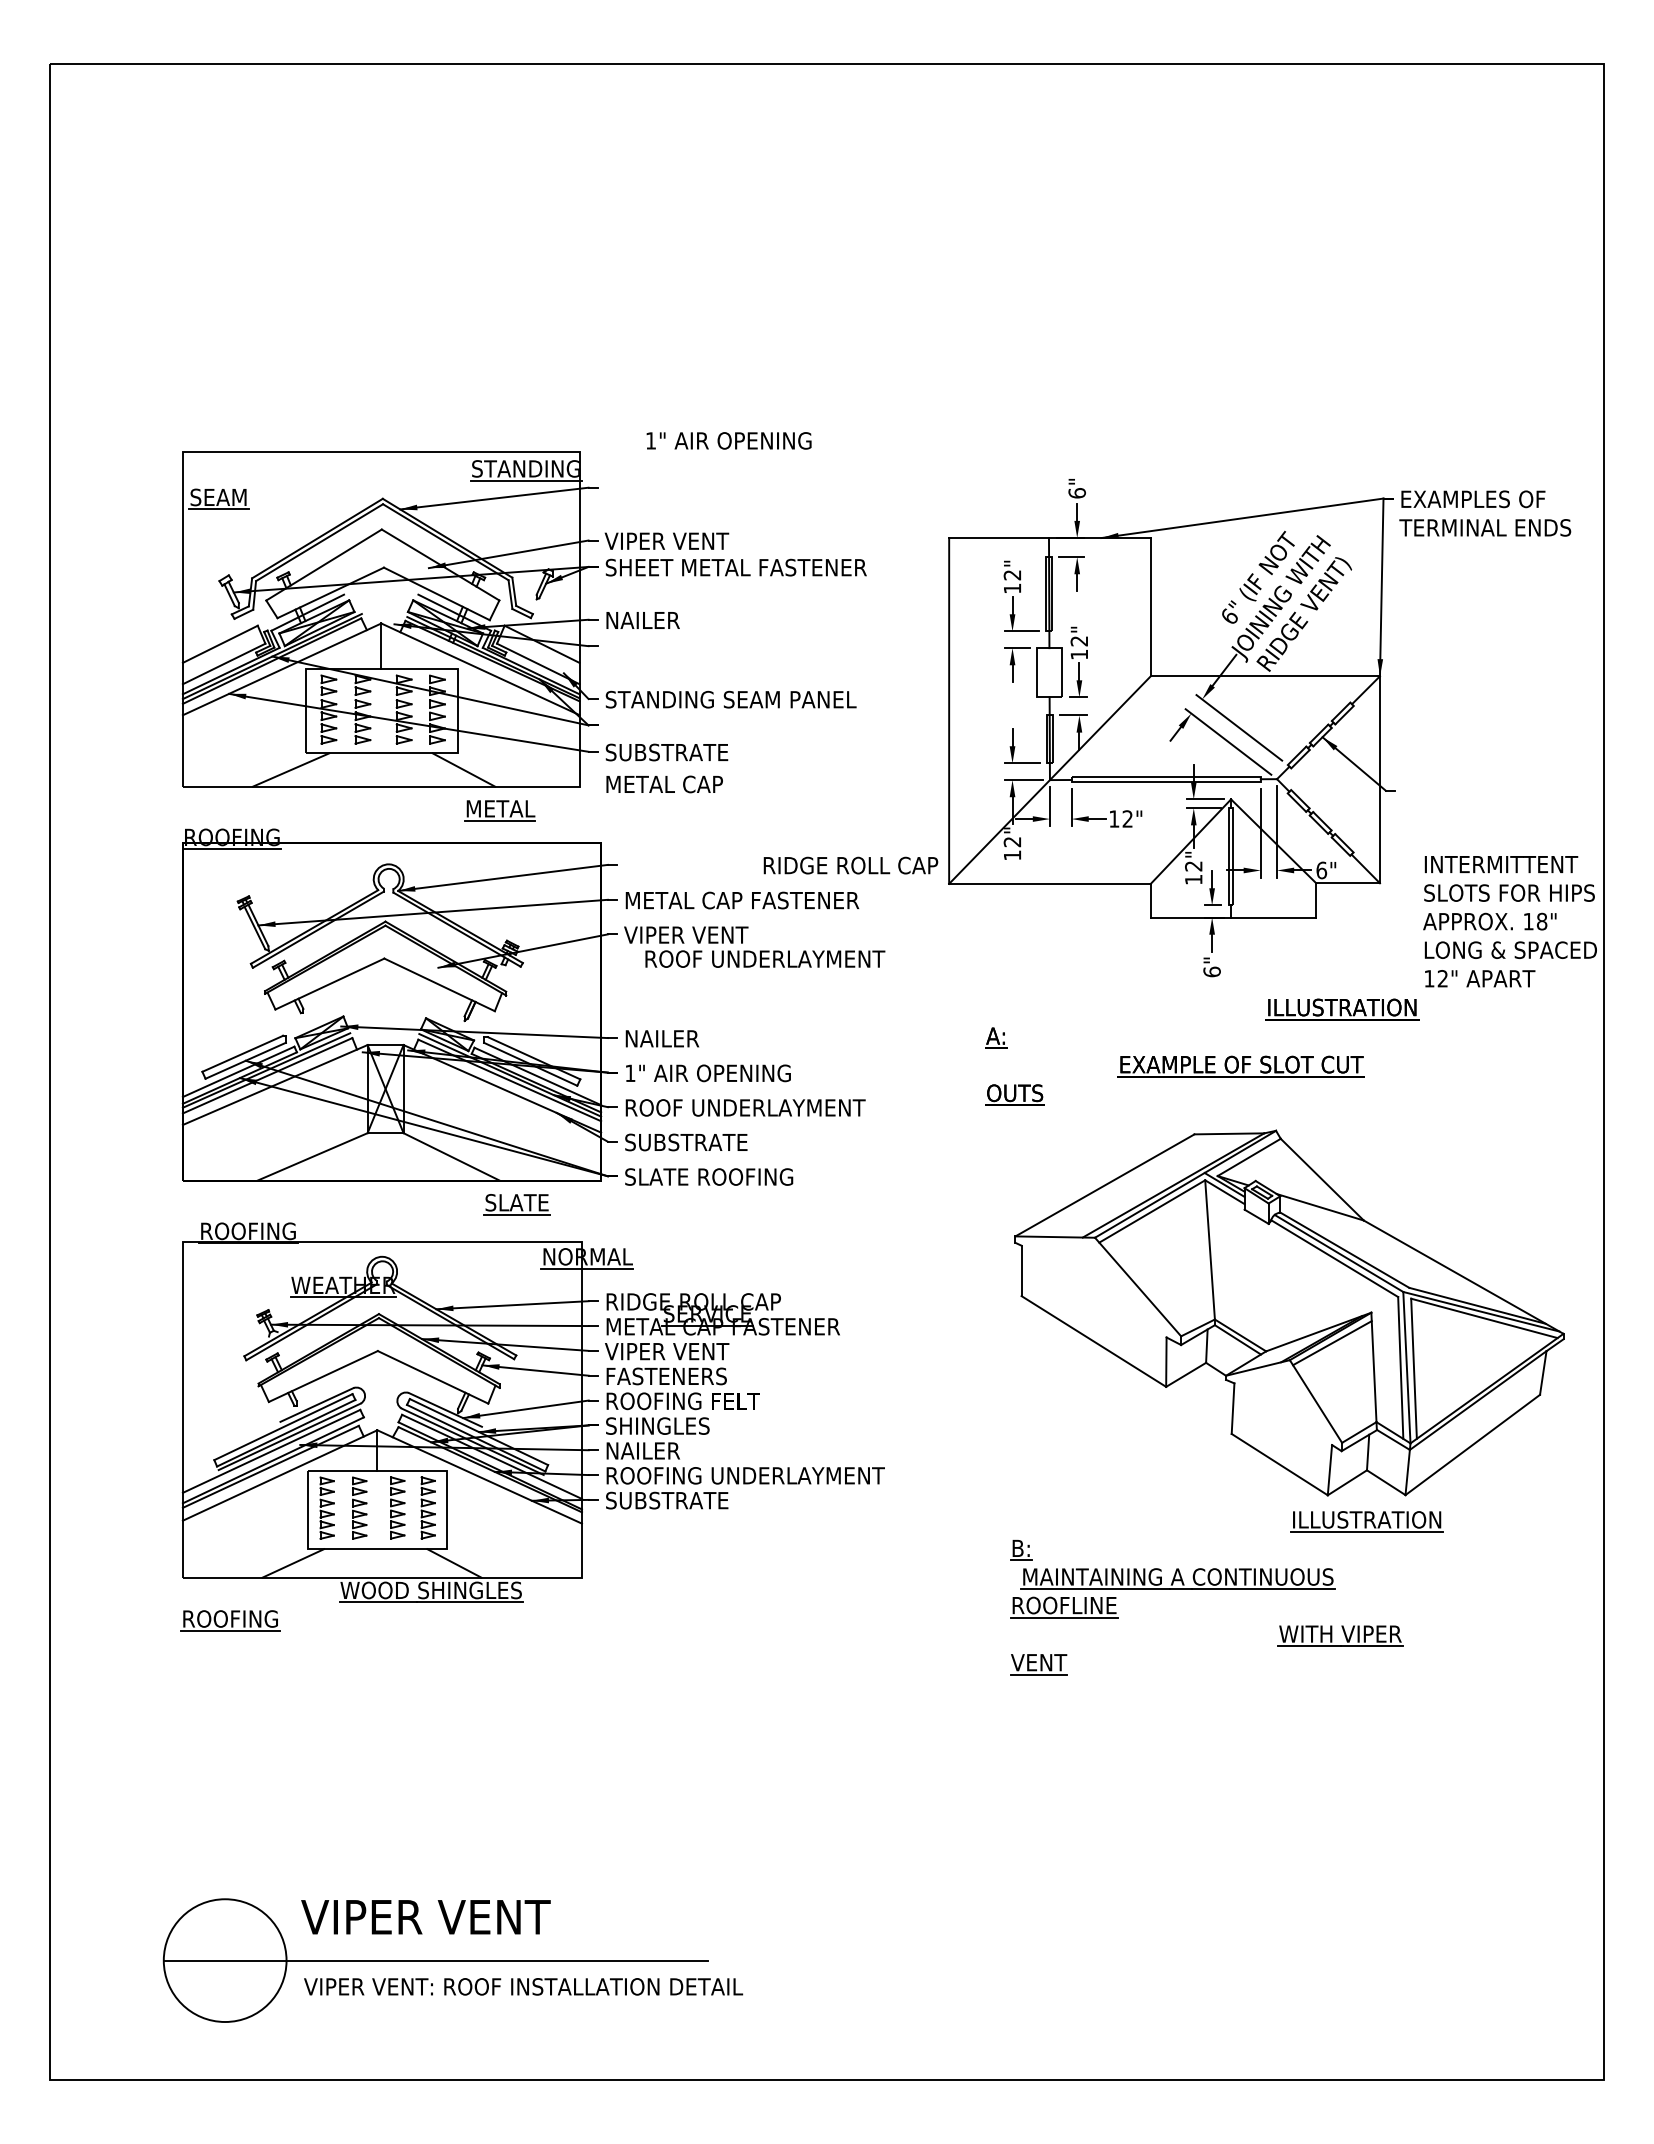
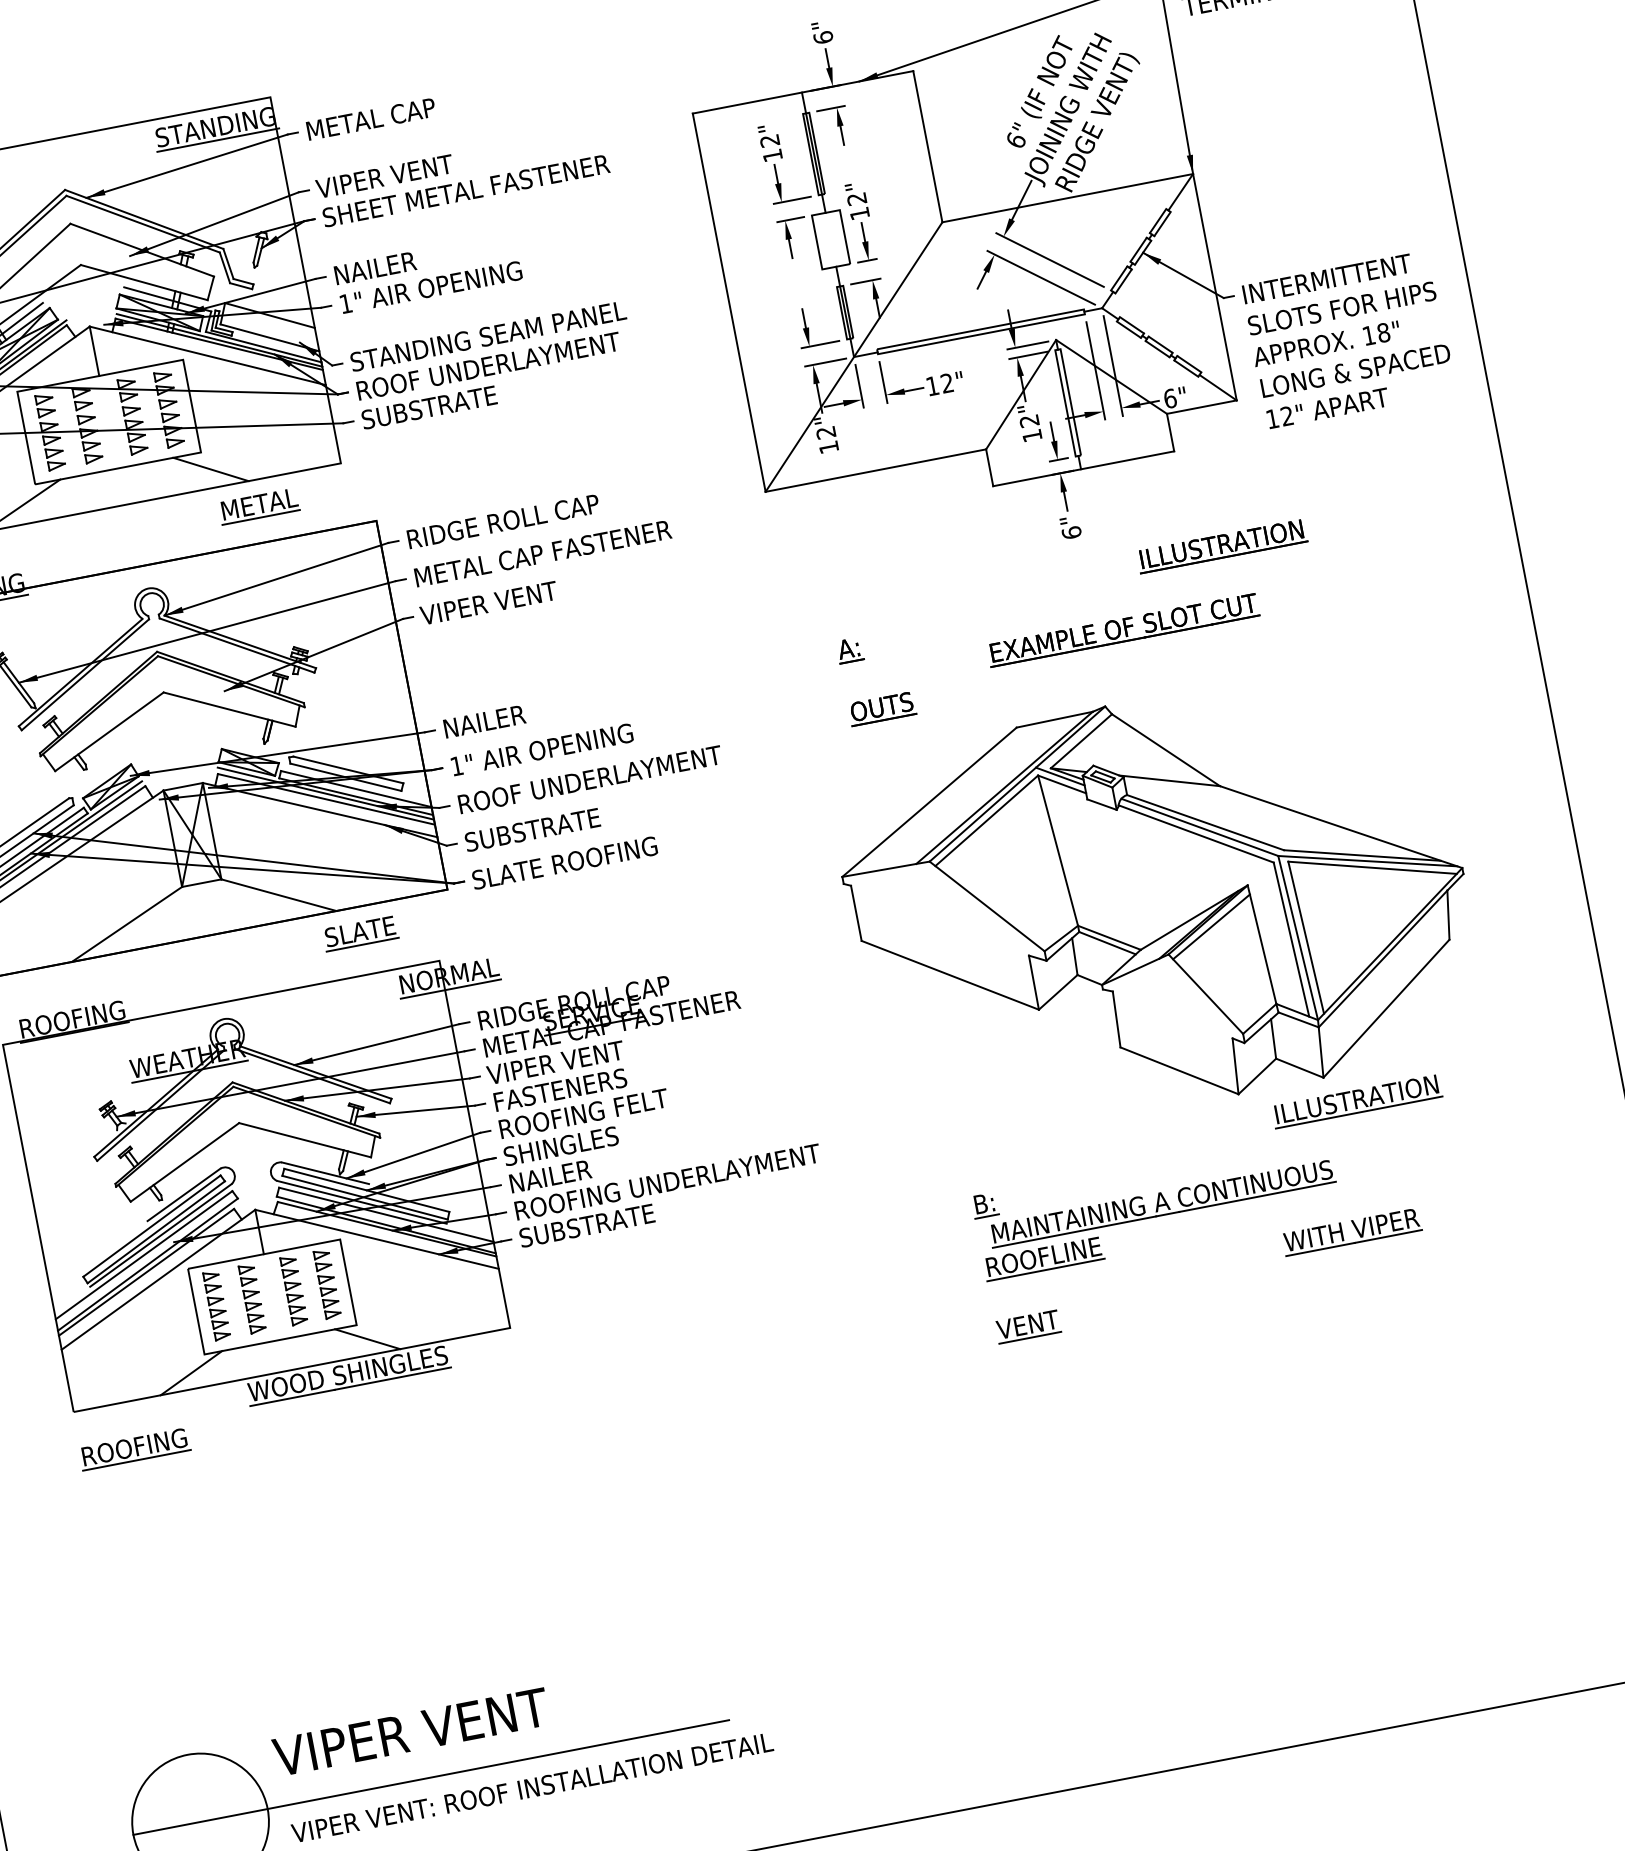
text: (728, 440) -> (430, 287), moved
text: (664, 784) -> (371, 119), moved
text: (850, 865) -> (502, 521), moved
text: (1509, 921) -> (1348, 339), moved
text: (765, 958) -> (488, 365), moved
part: (1289, 1312) -> (1158, 902), moved

